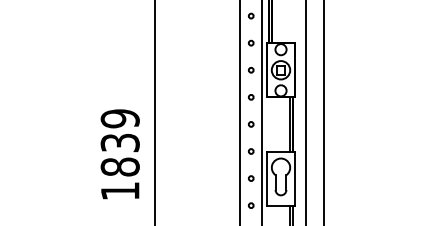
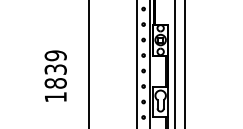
text: (119, 153) -> (55, 75), moved

